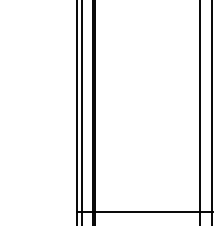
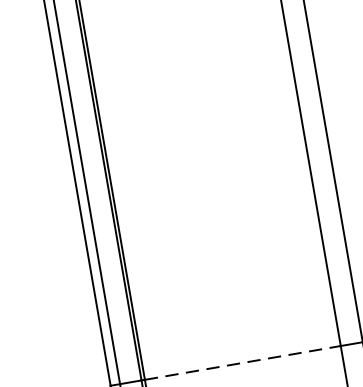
line: (147, 211) -> (242, 362), solid -> dashed

